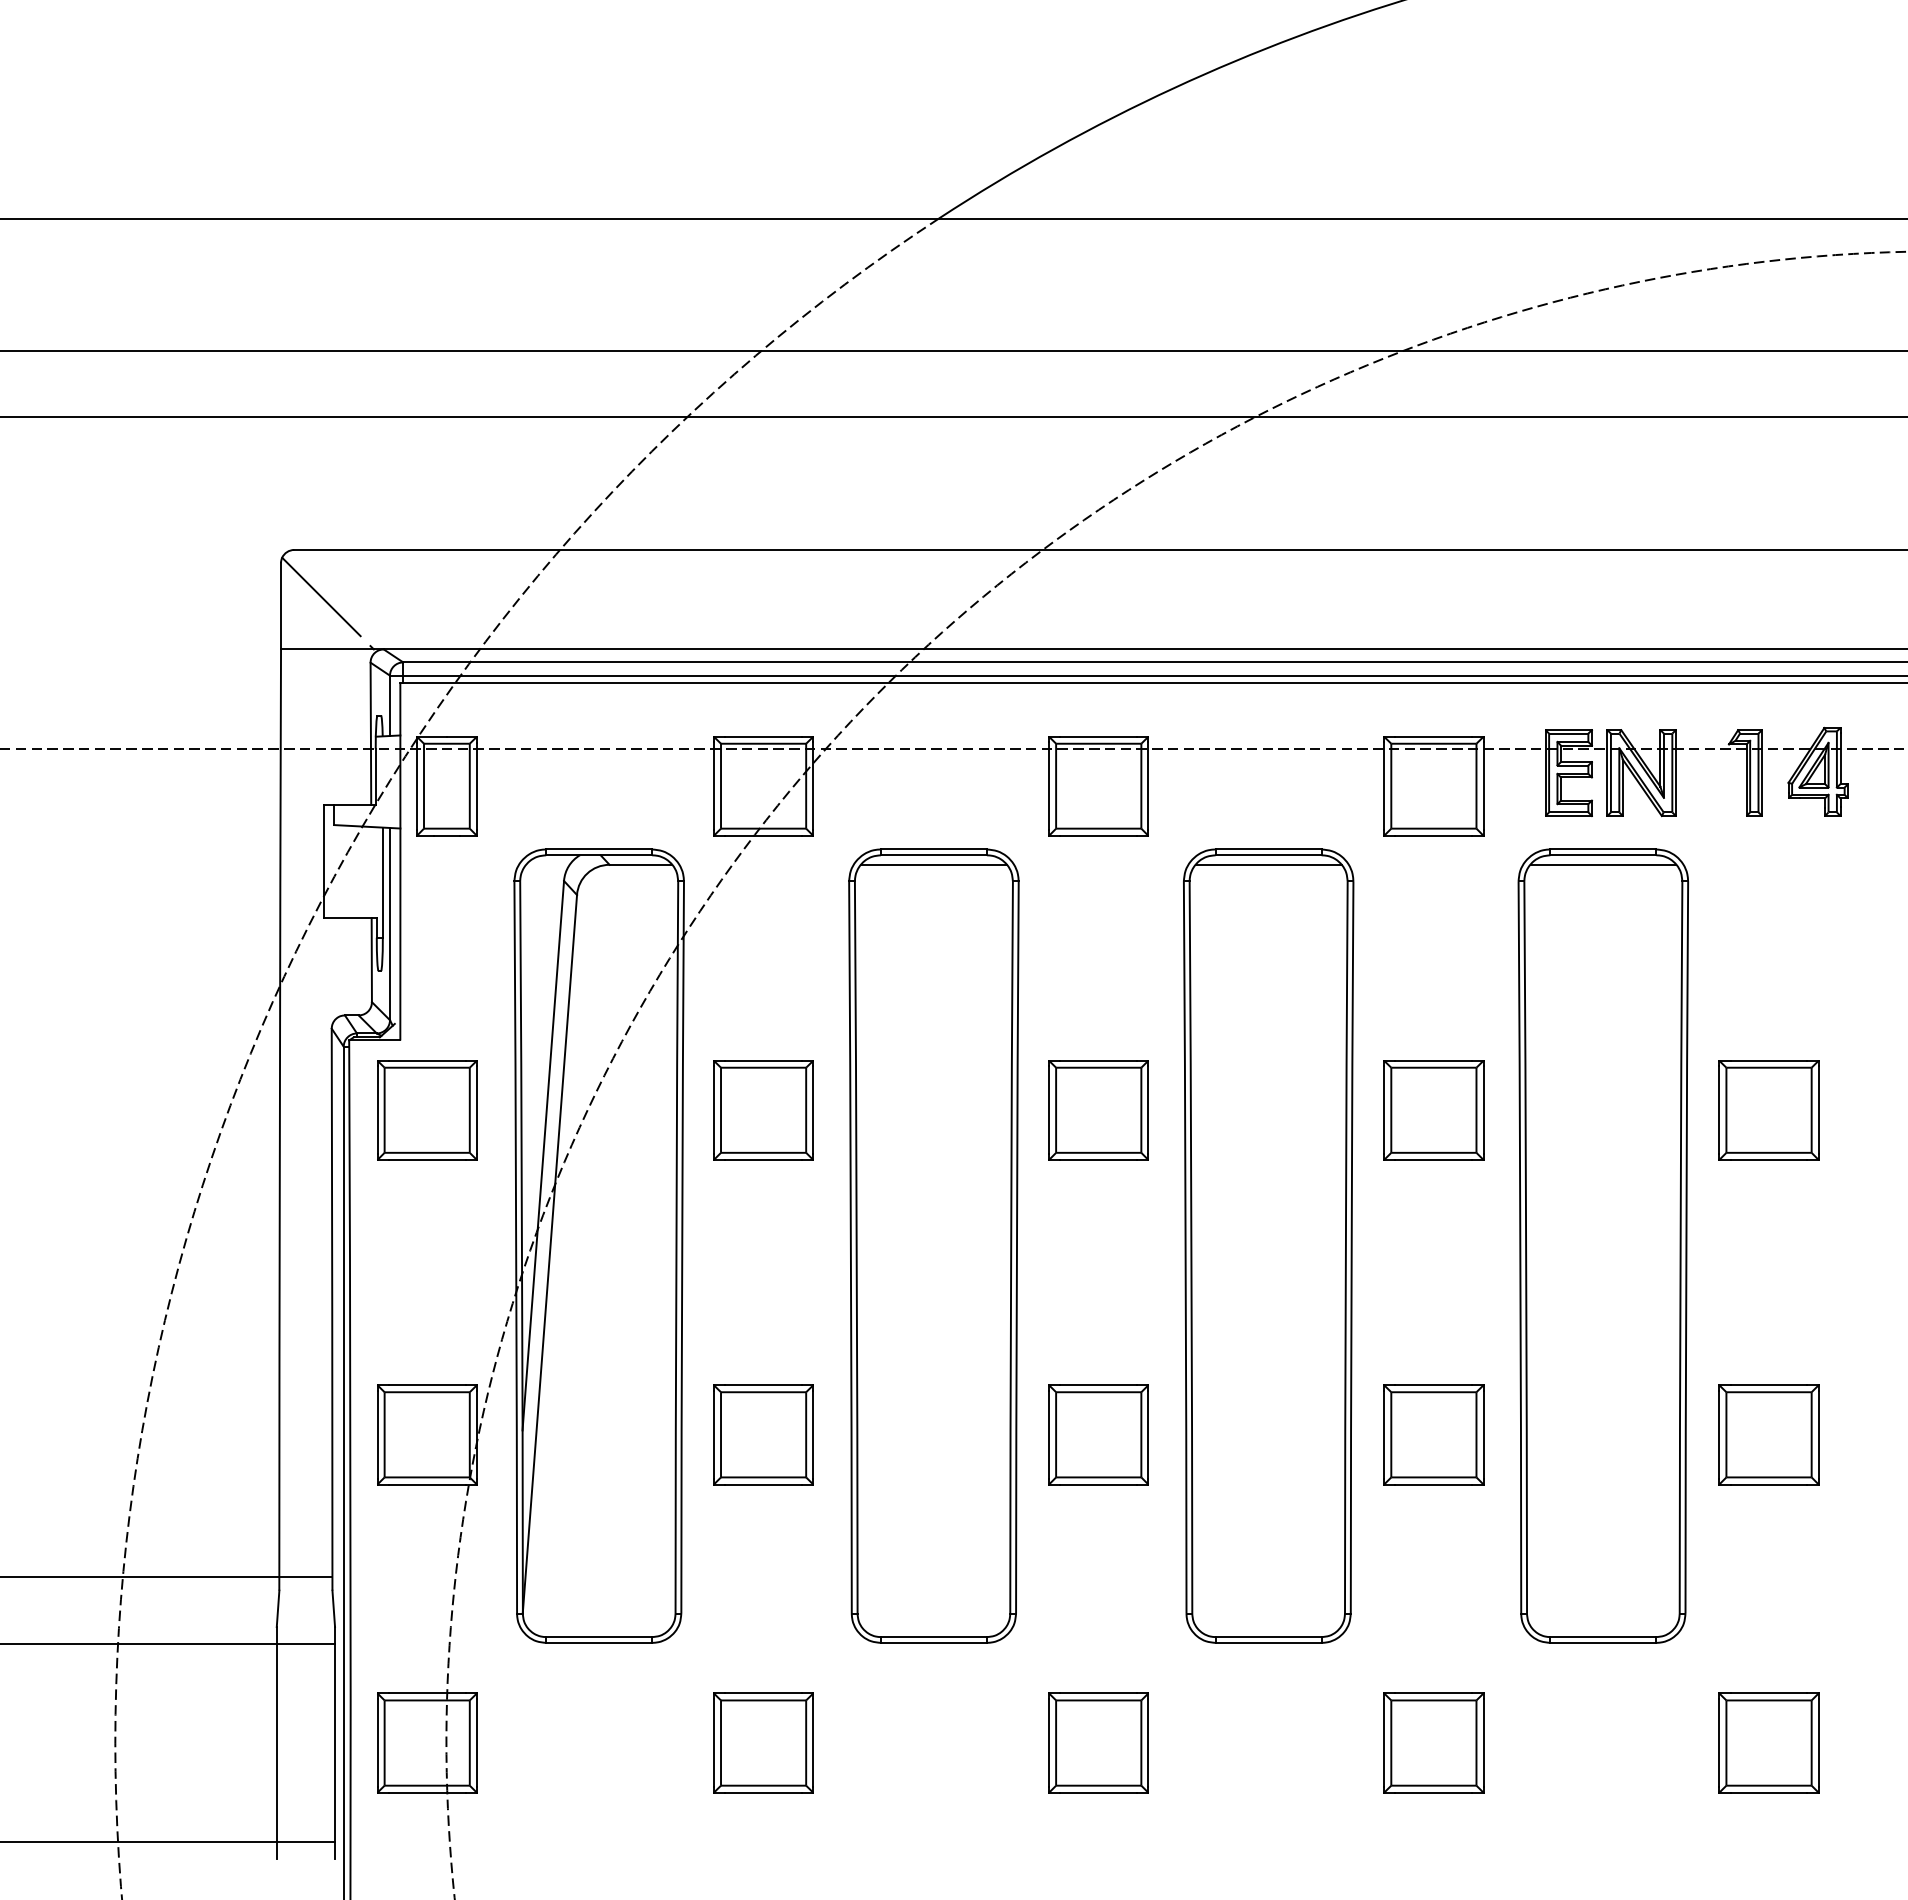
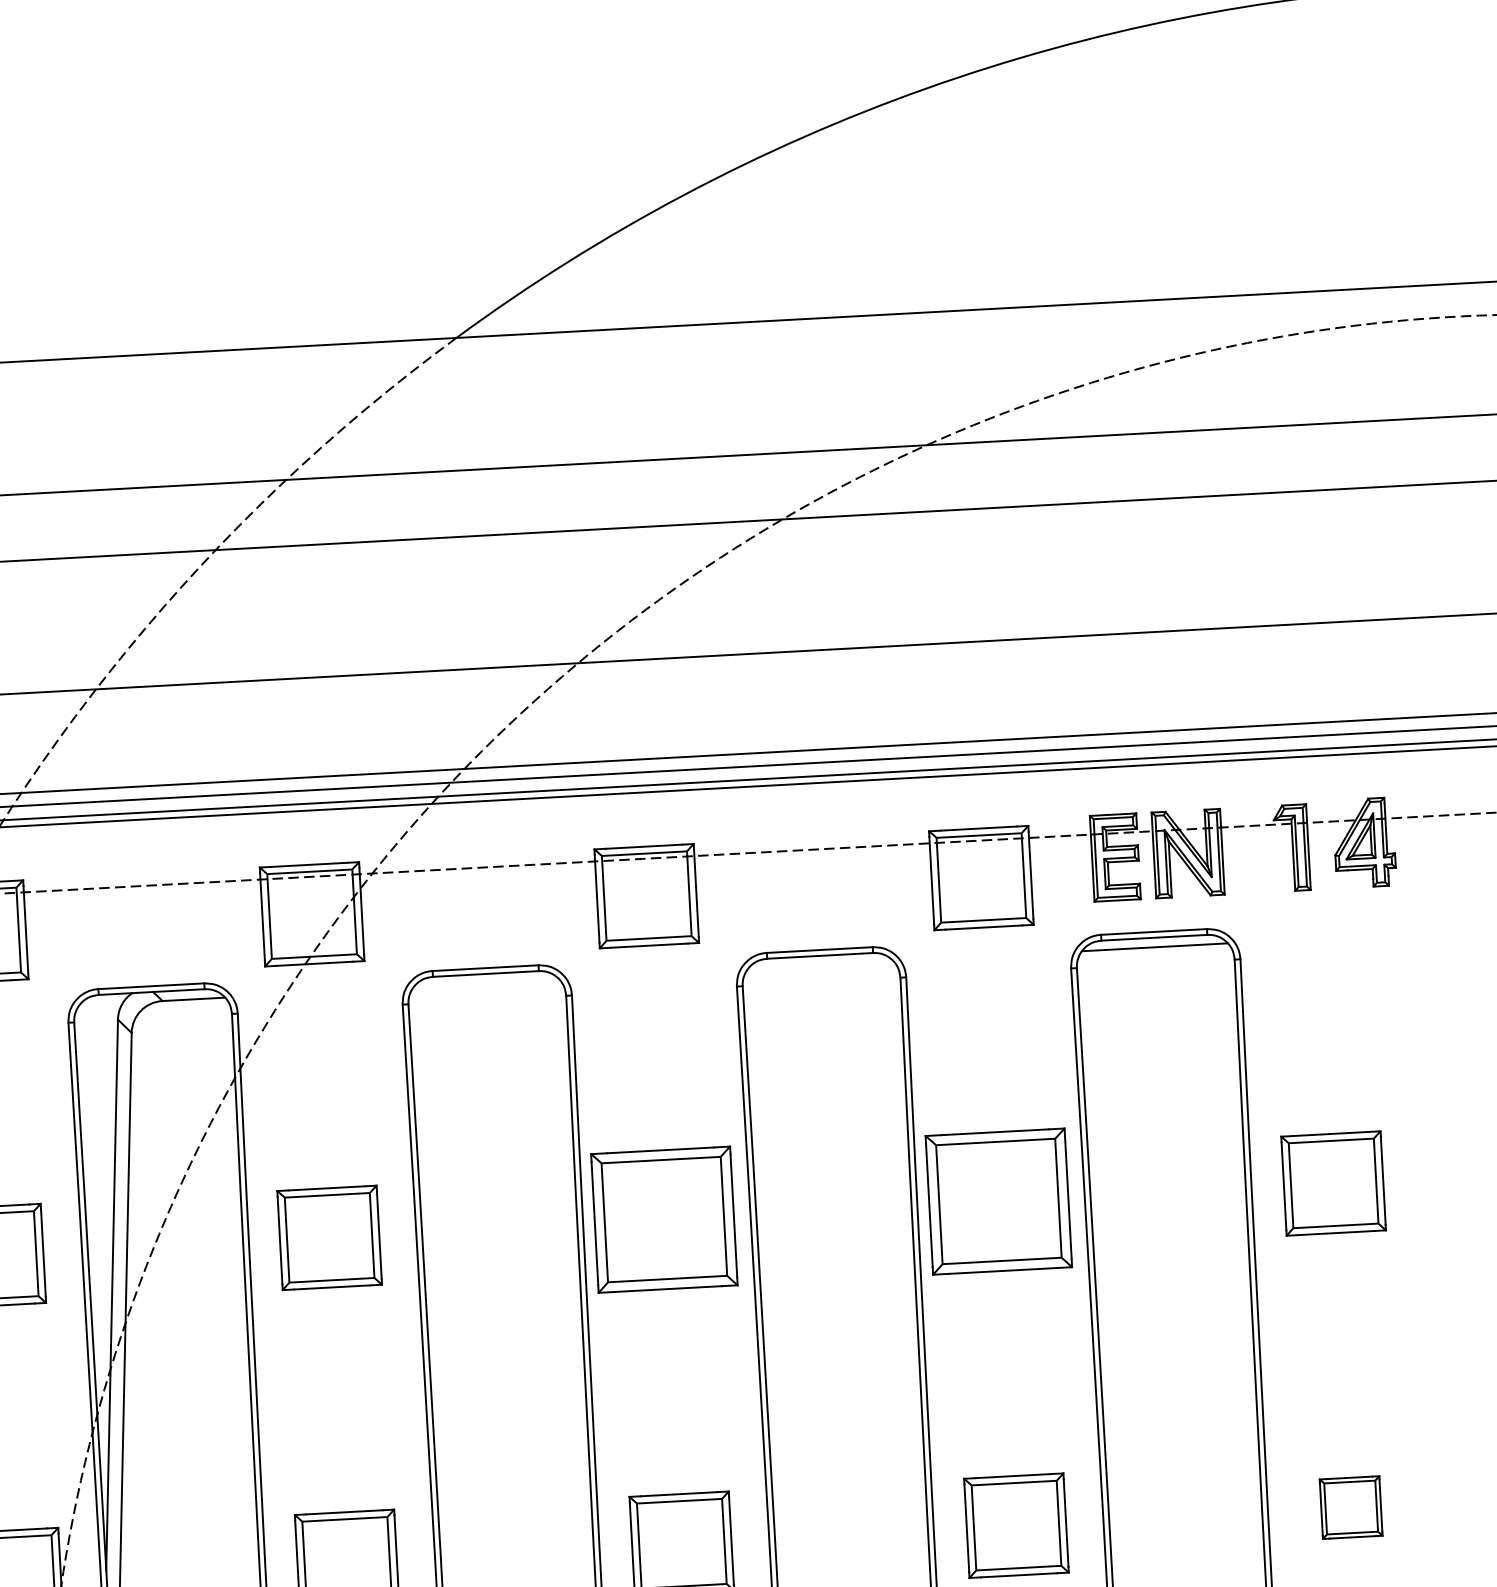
line: (934, 864) -> (487, 983), removed
line: (1268, 864) -> (820, 965), removed
part: (1098, 1110) -> (664, 1219), size x1.4
part: (1433, 1110) -> (998, 1201), size x1.4
part: (1768, 1434) -> (1350, 1507), size x0.6

